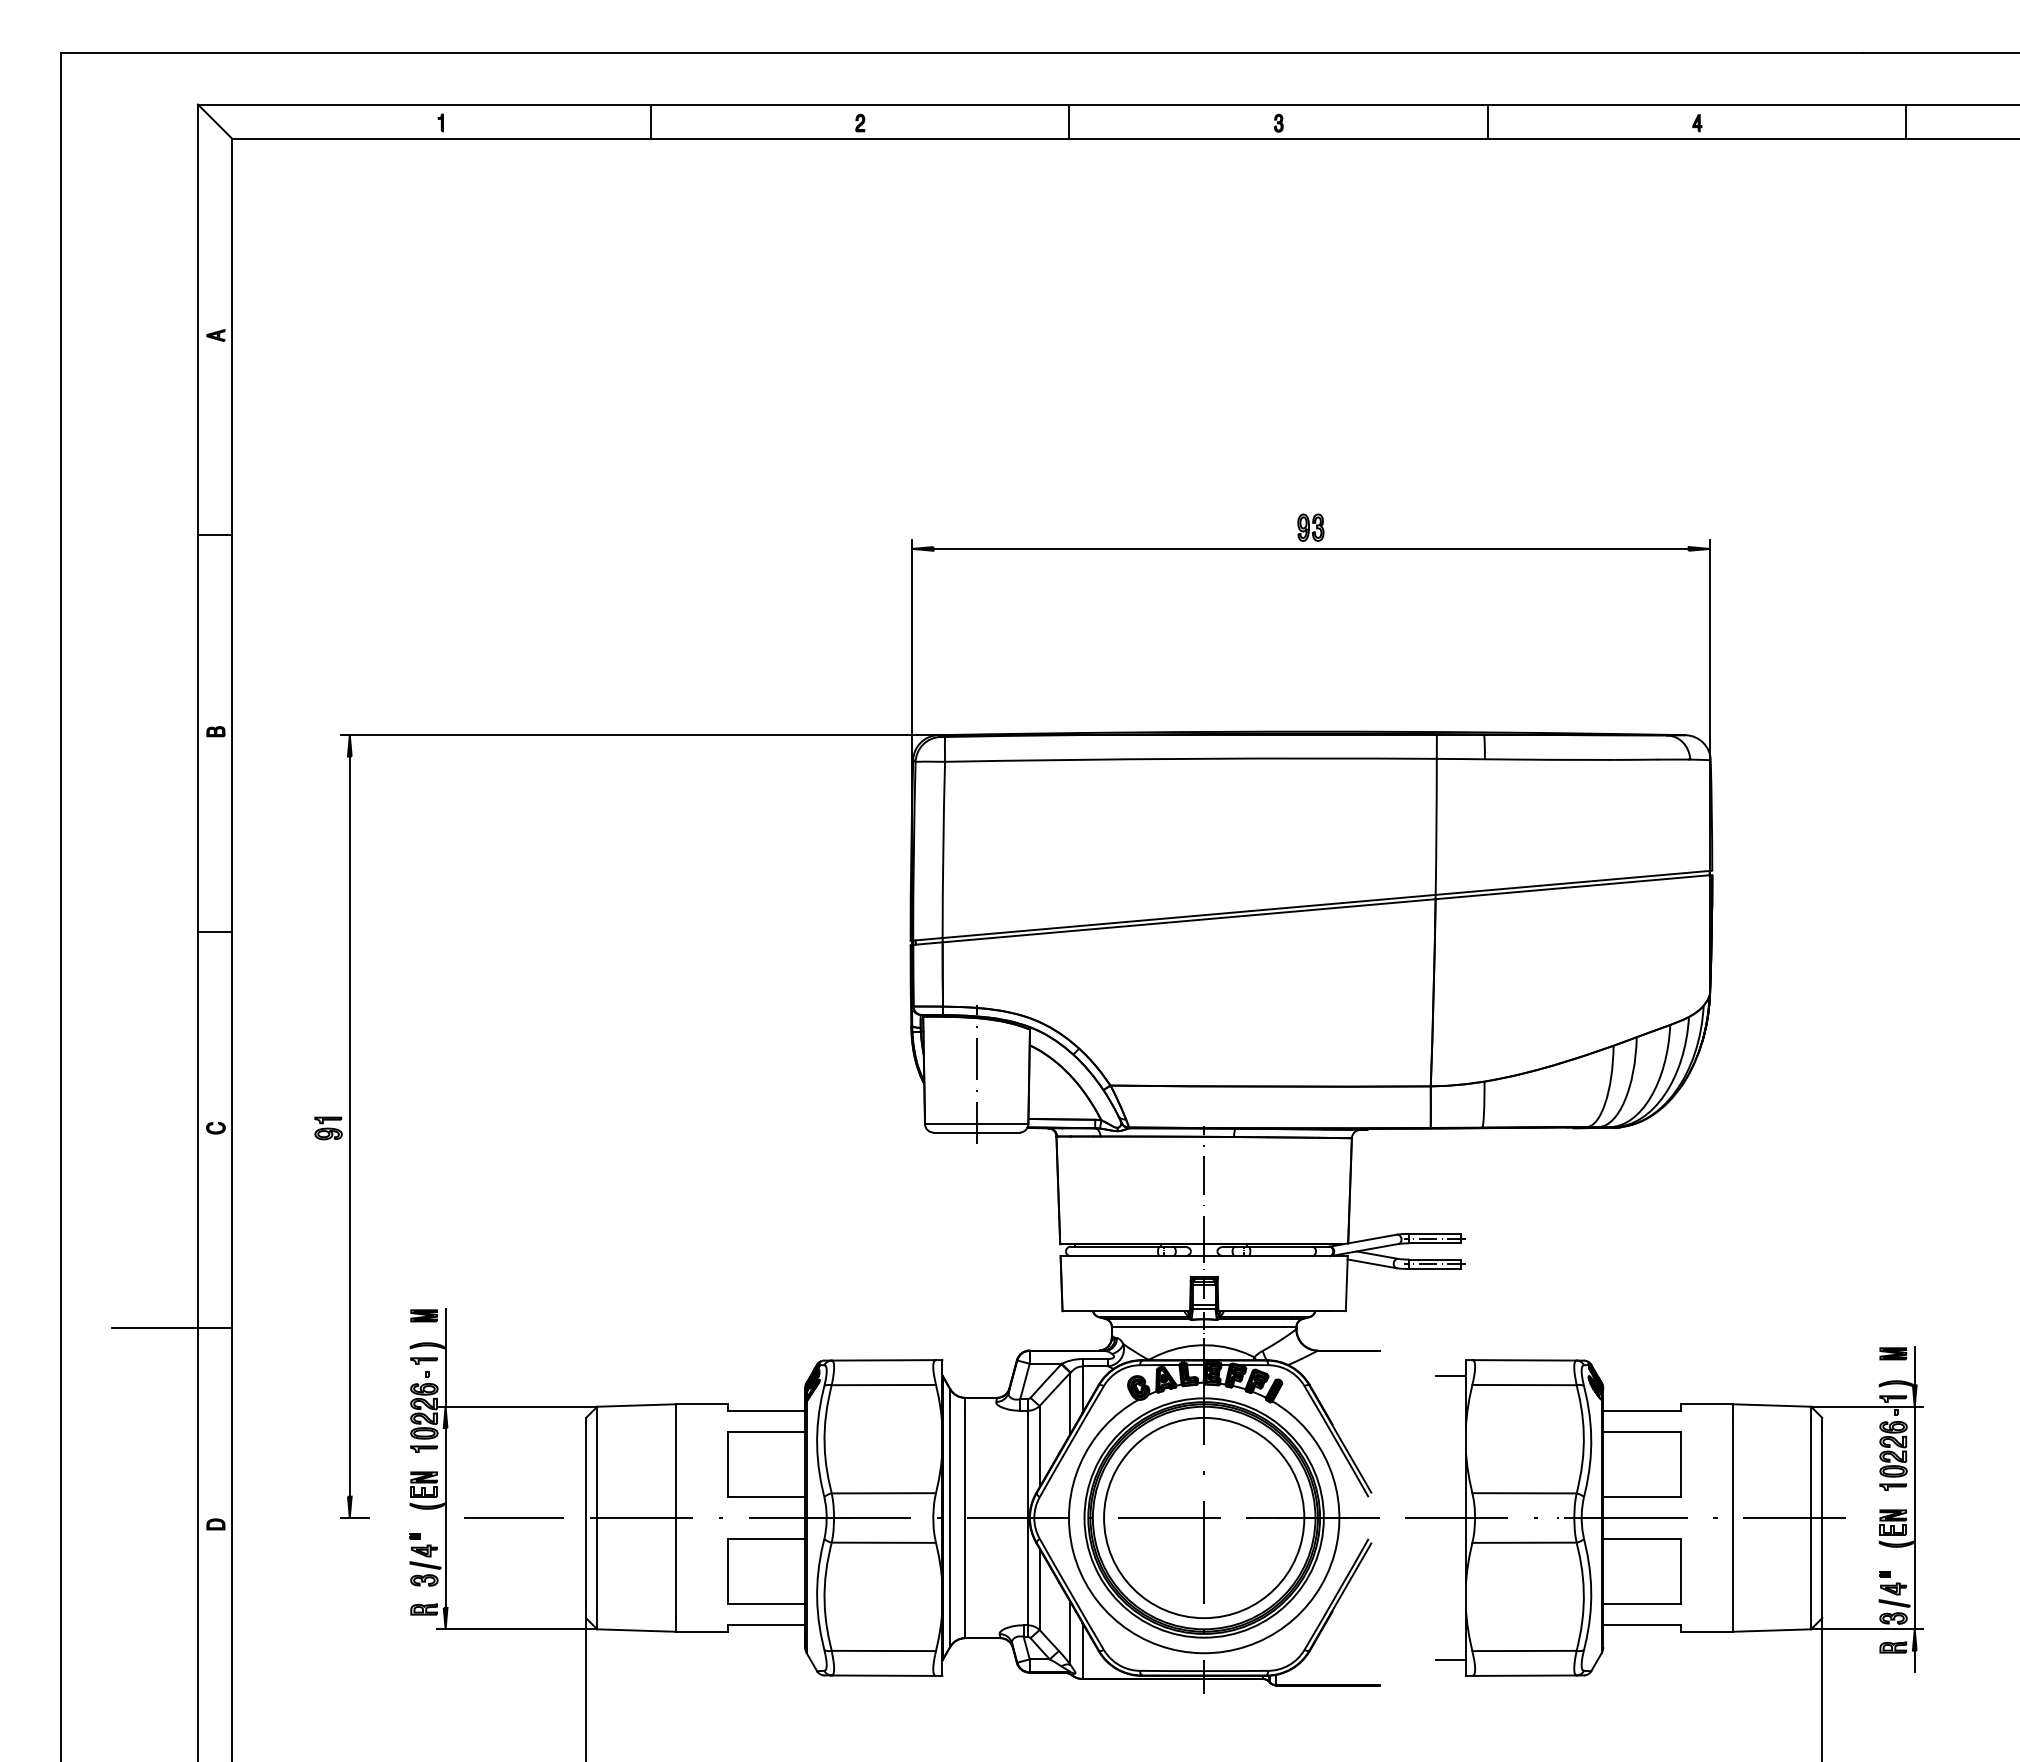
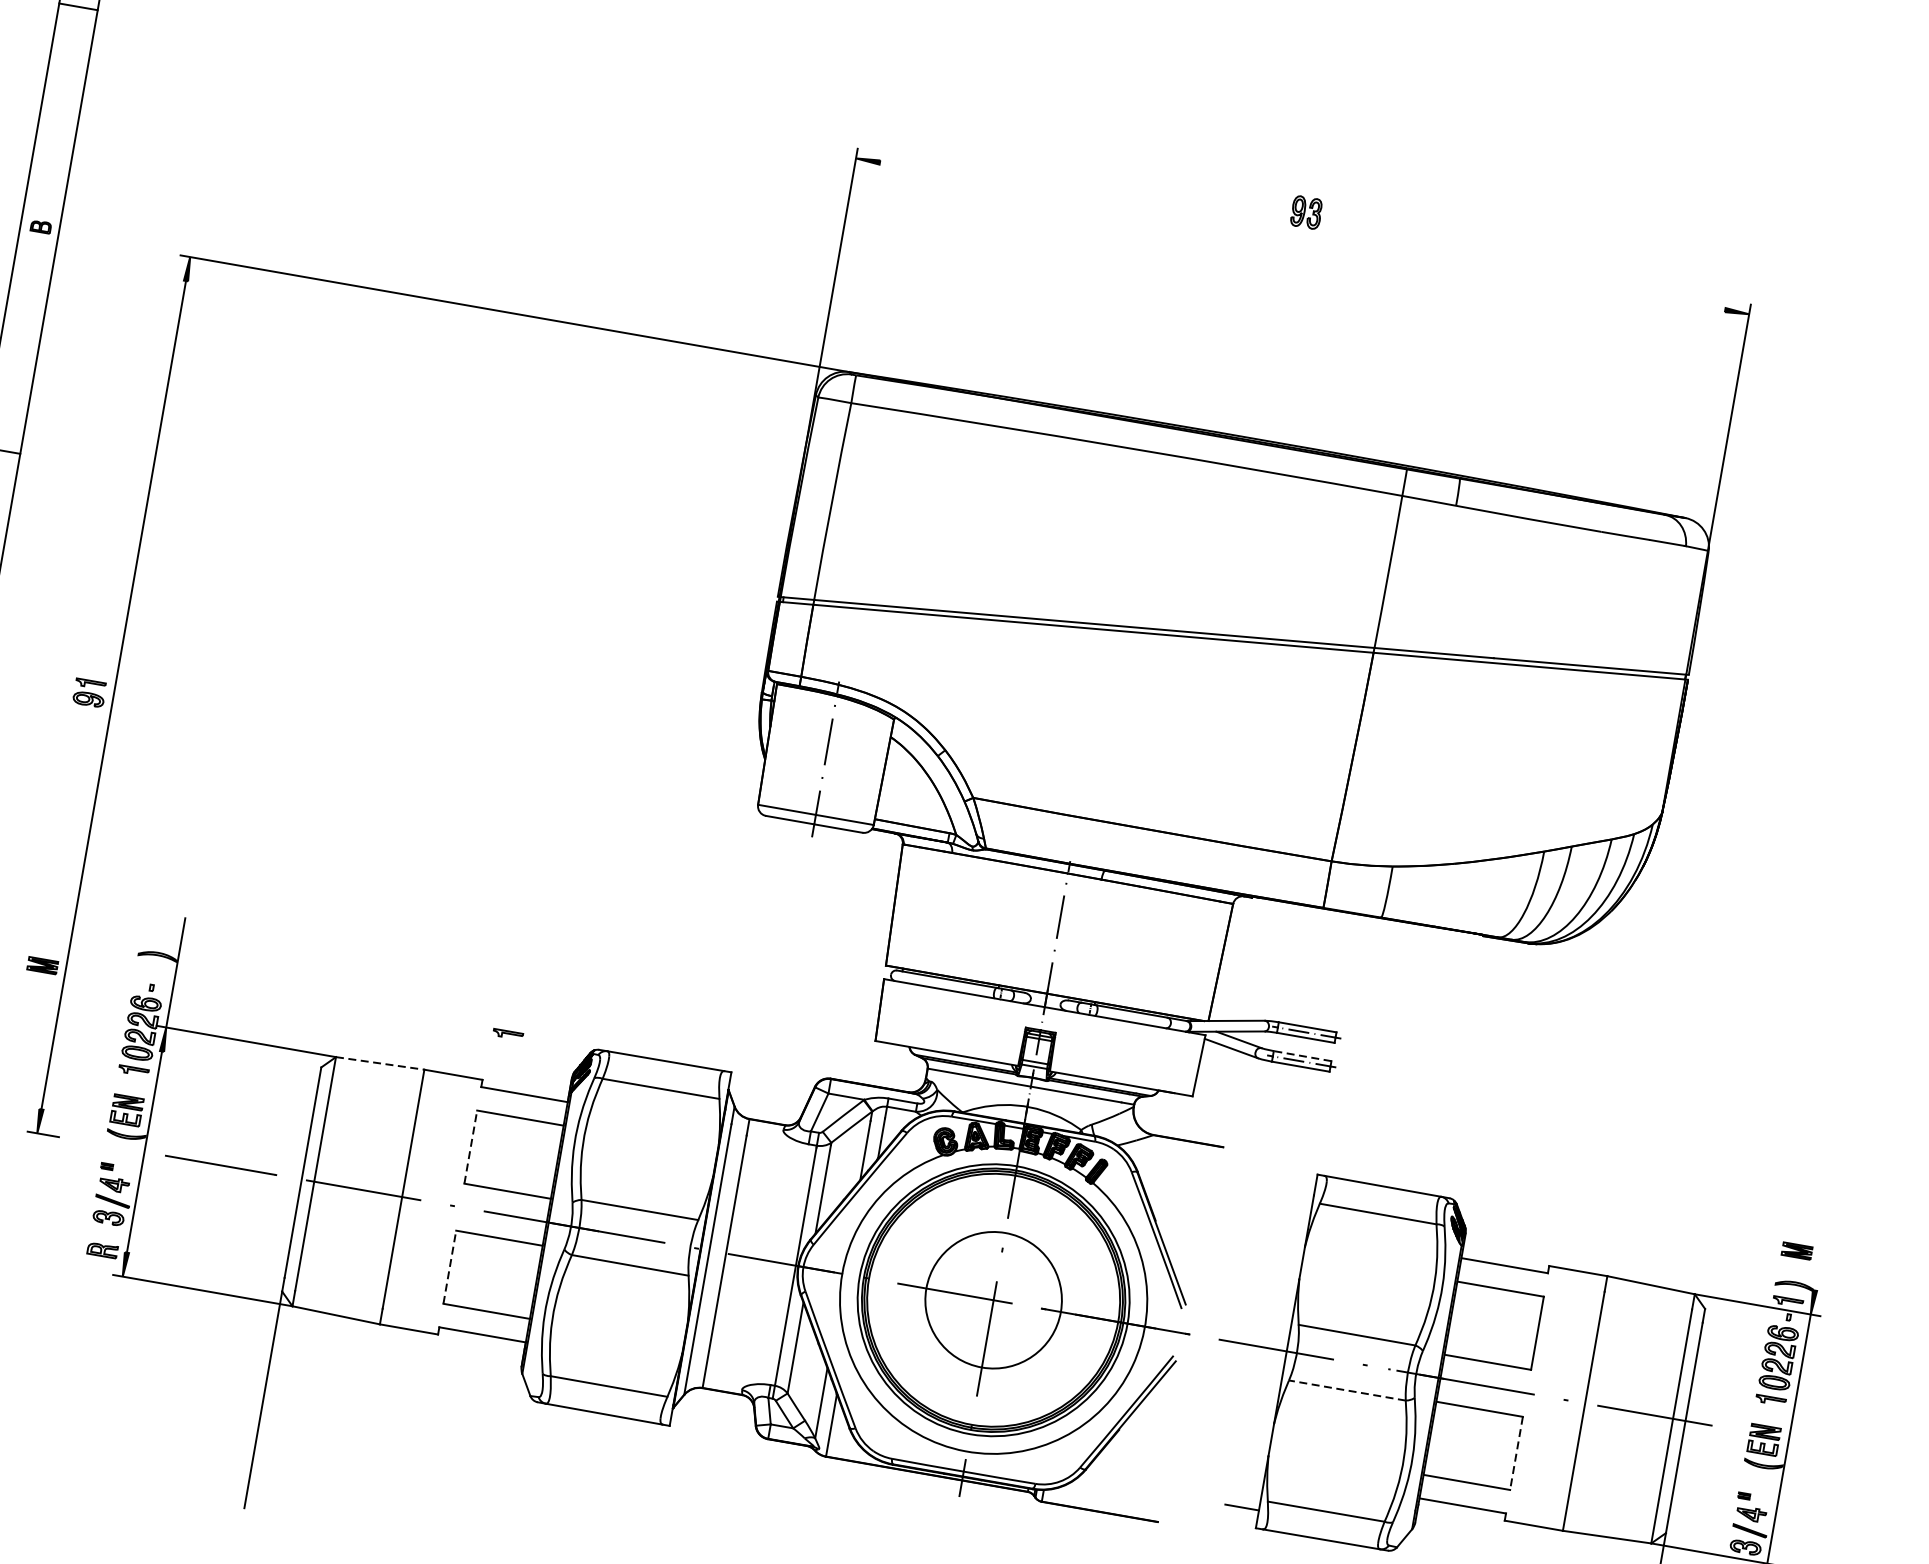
line: (1310, 548) -> (1302, 235), removed
line: (1435, 1259) -> (1303, 1056), solid -> dashed
part: (423, 1315) -> (42, 965), moved
part: (423, 1360) -> (507, 1033), moved
line: (1914, 1366) -> (1818, 1269), removed
line: (1450, 1375) -> (1297, 1188), removed
line: (637, 1405) -> (381, 1063), solid -> dashed
line: (727, 1464) -> (470, 1147), solid -> dashed
circle: (1204, 1517) -> (994, 1299), size x0.6
line: (1524, 1542) -> (1347, 1390), solid -> dashed
line: (727, 1571) -> (449, 1266), solid -> dashed
line: (1680, 1571) -> (1516, 1453), solid -> dashed

